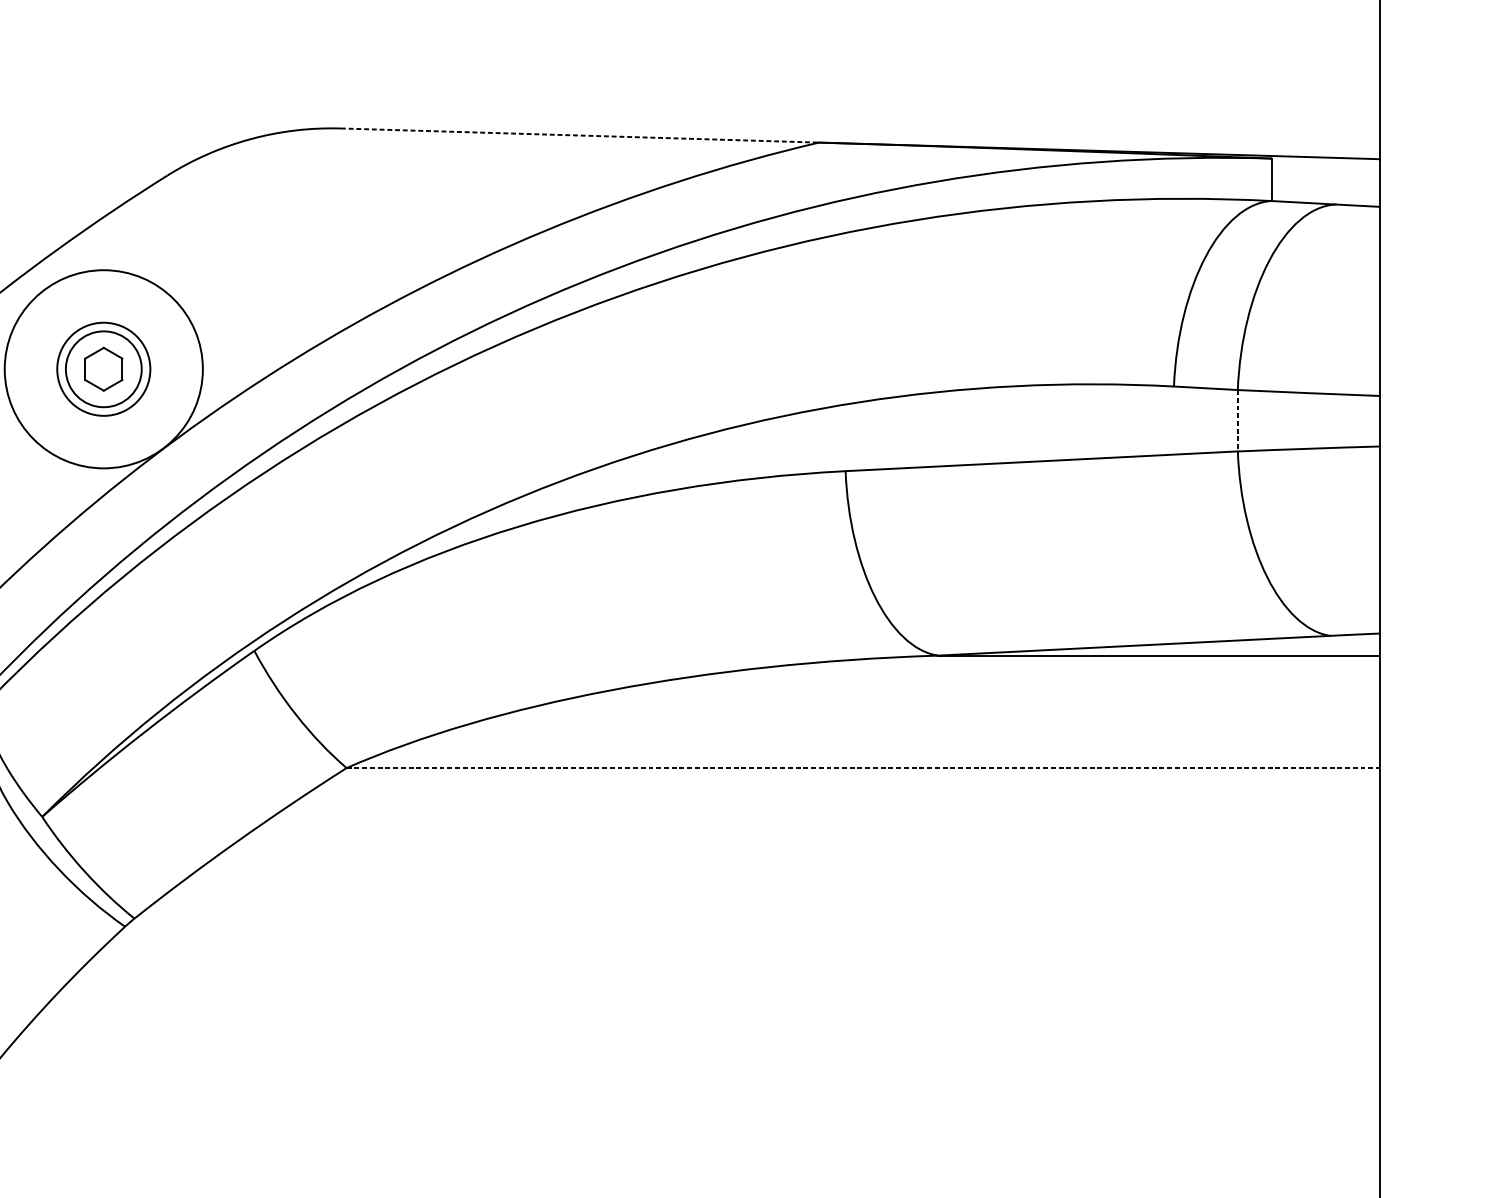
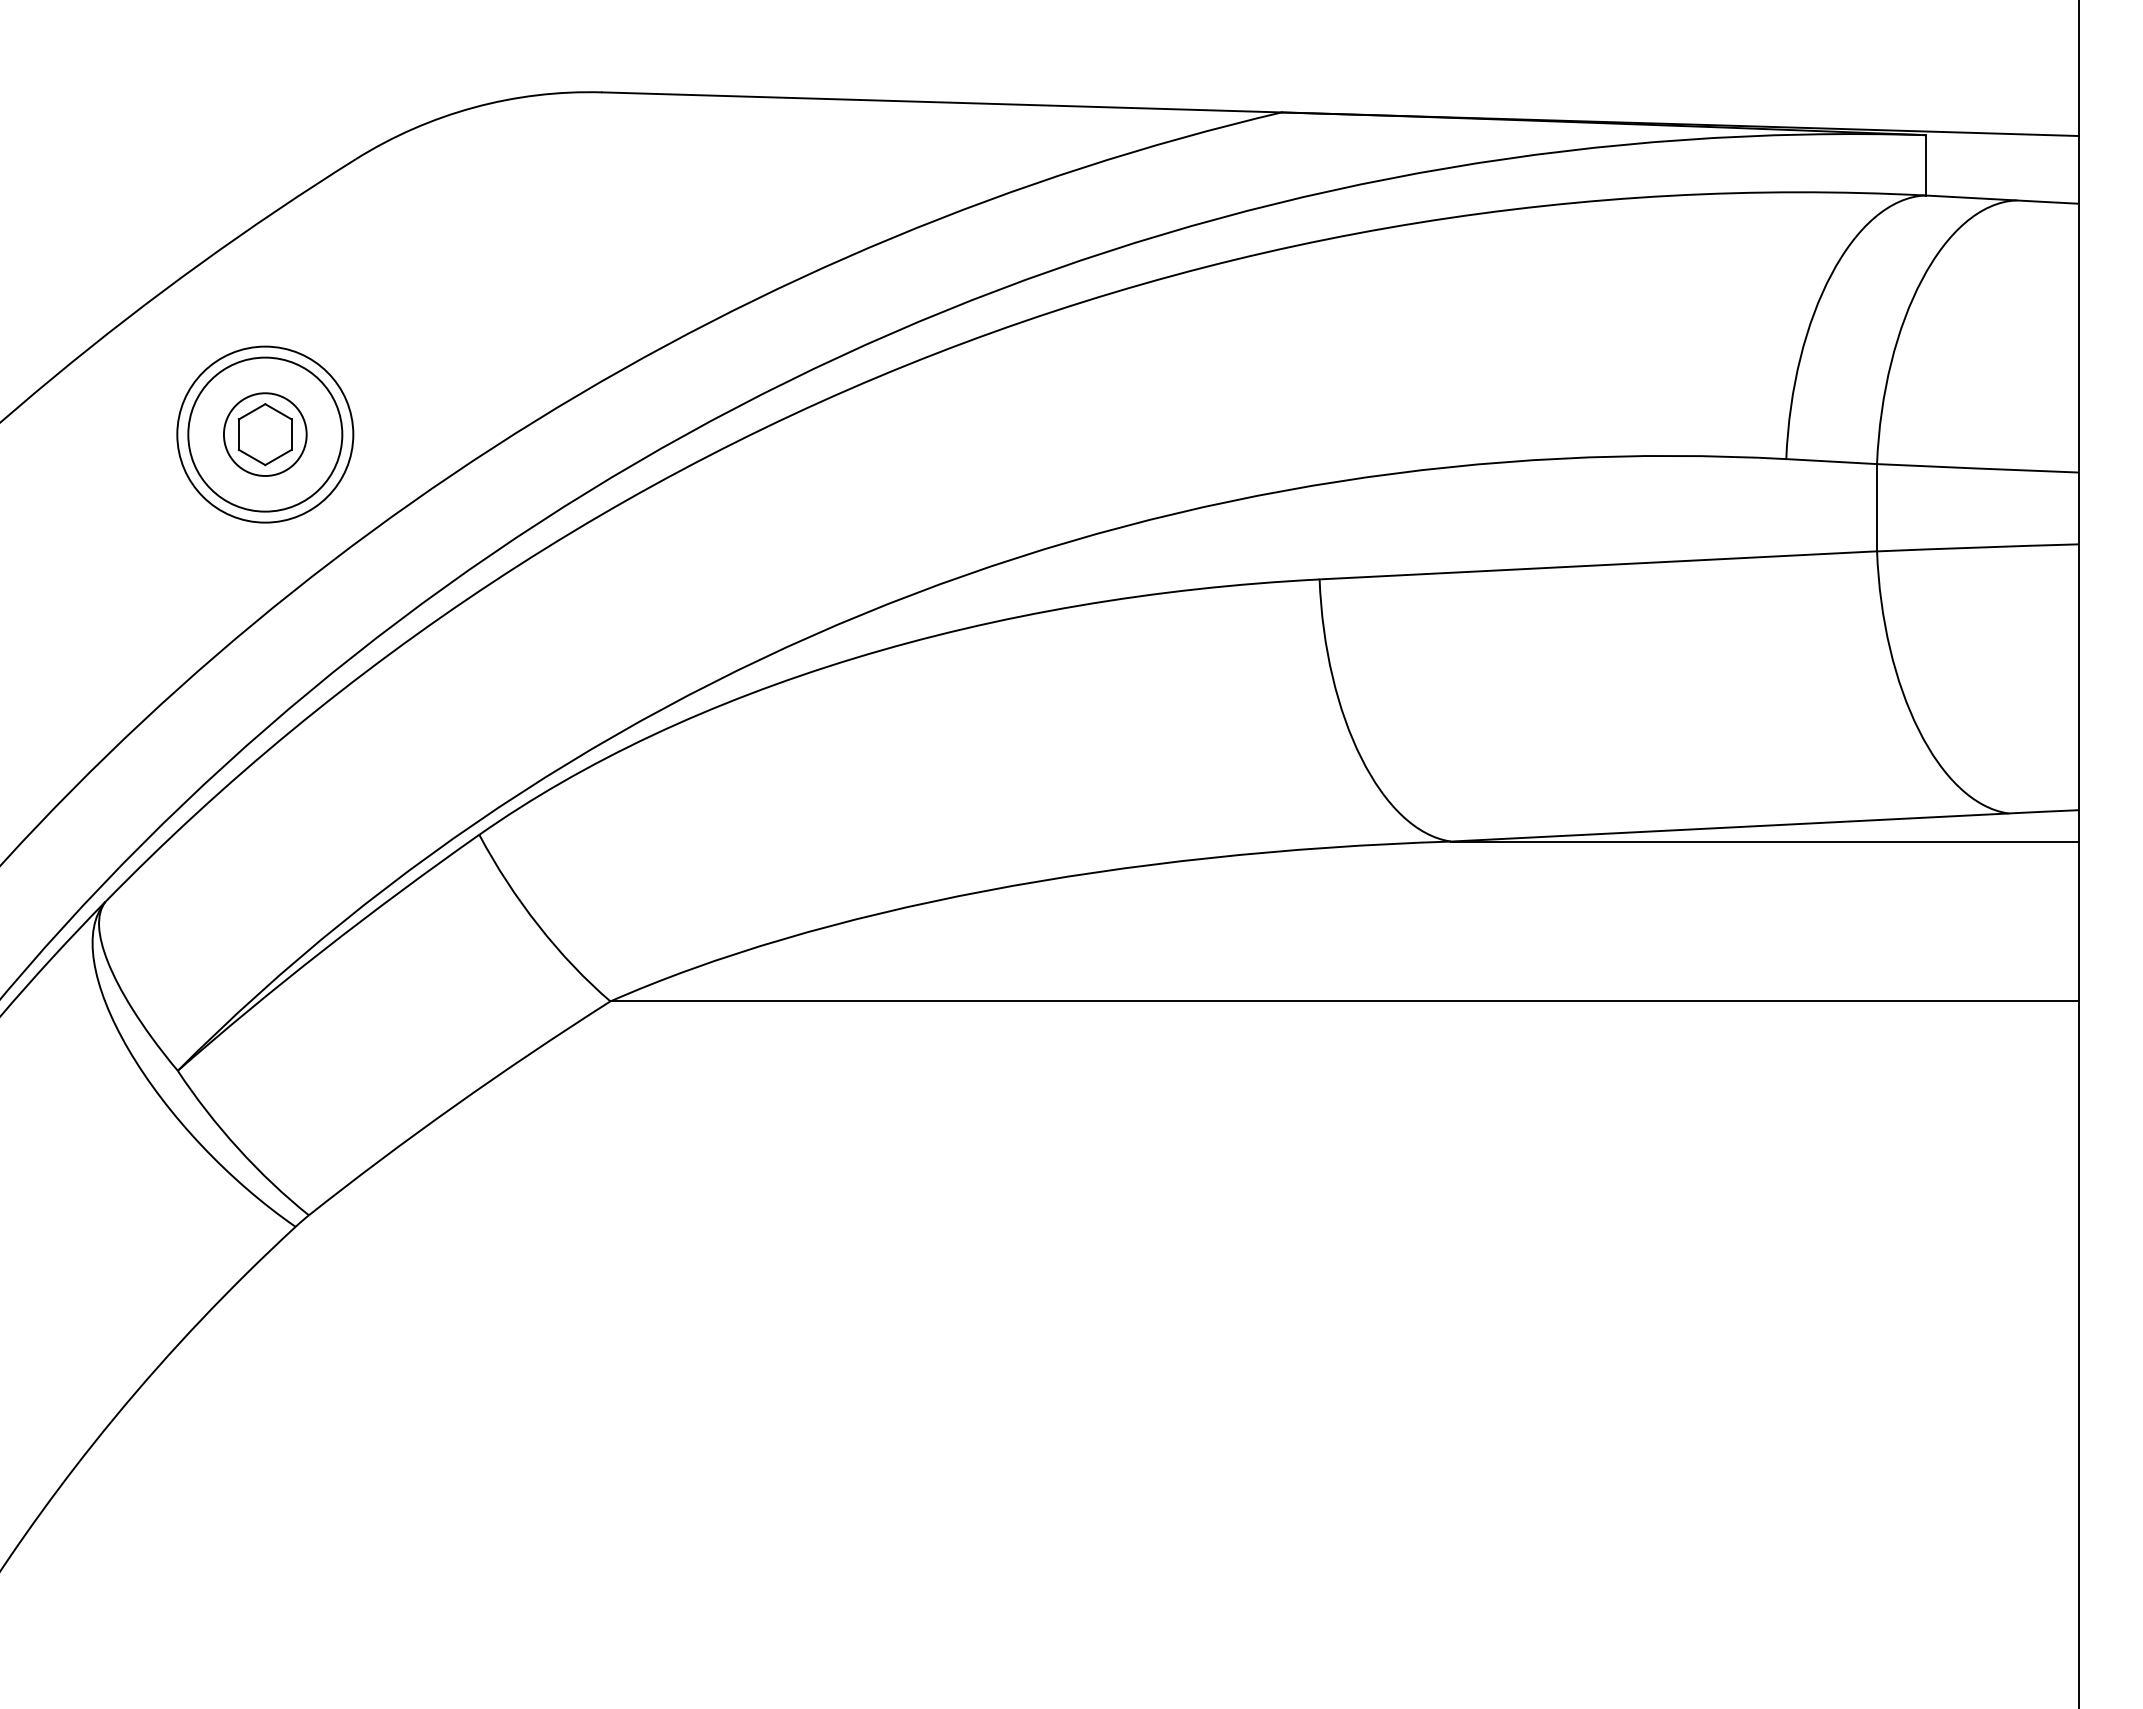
line: (579, 135) -> (941, 102), dashed -> solid
circle: (103, 369) -> (264, 434), size x0.62
circle: (103, 369) -> (265, 434), size x0.62
circle: (103, 369) -> (265, 434), size x1.43
line: (1238, 420) -> (1877, 507), dashed -> solid
line: (863, 768) -> (1345, 1001), dashed -> solid

